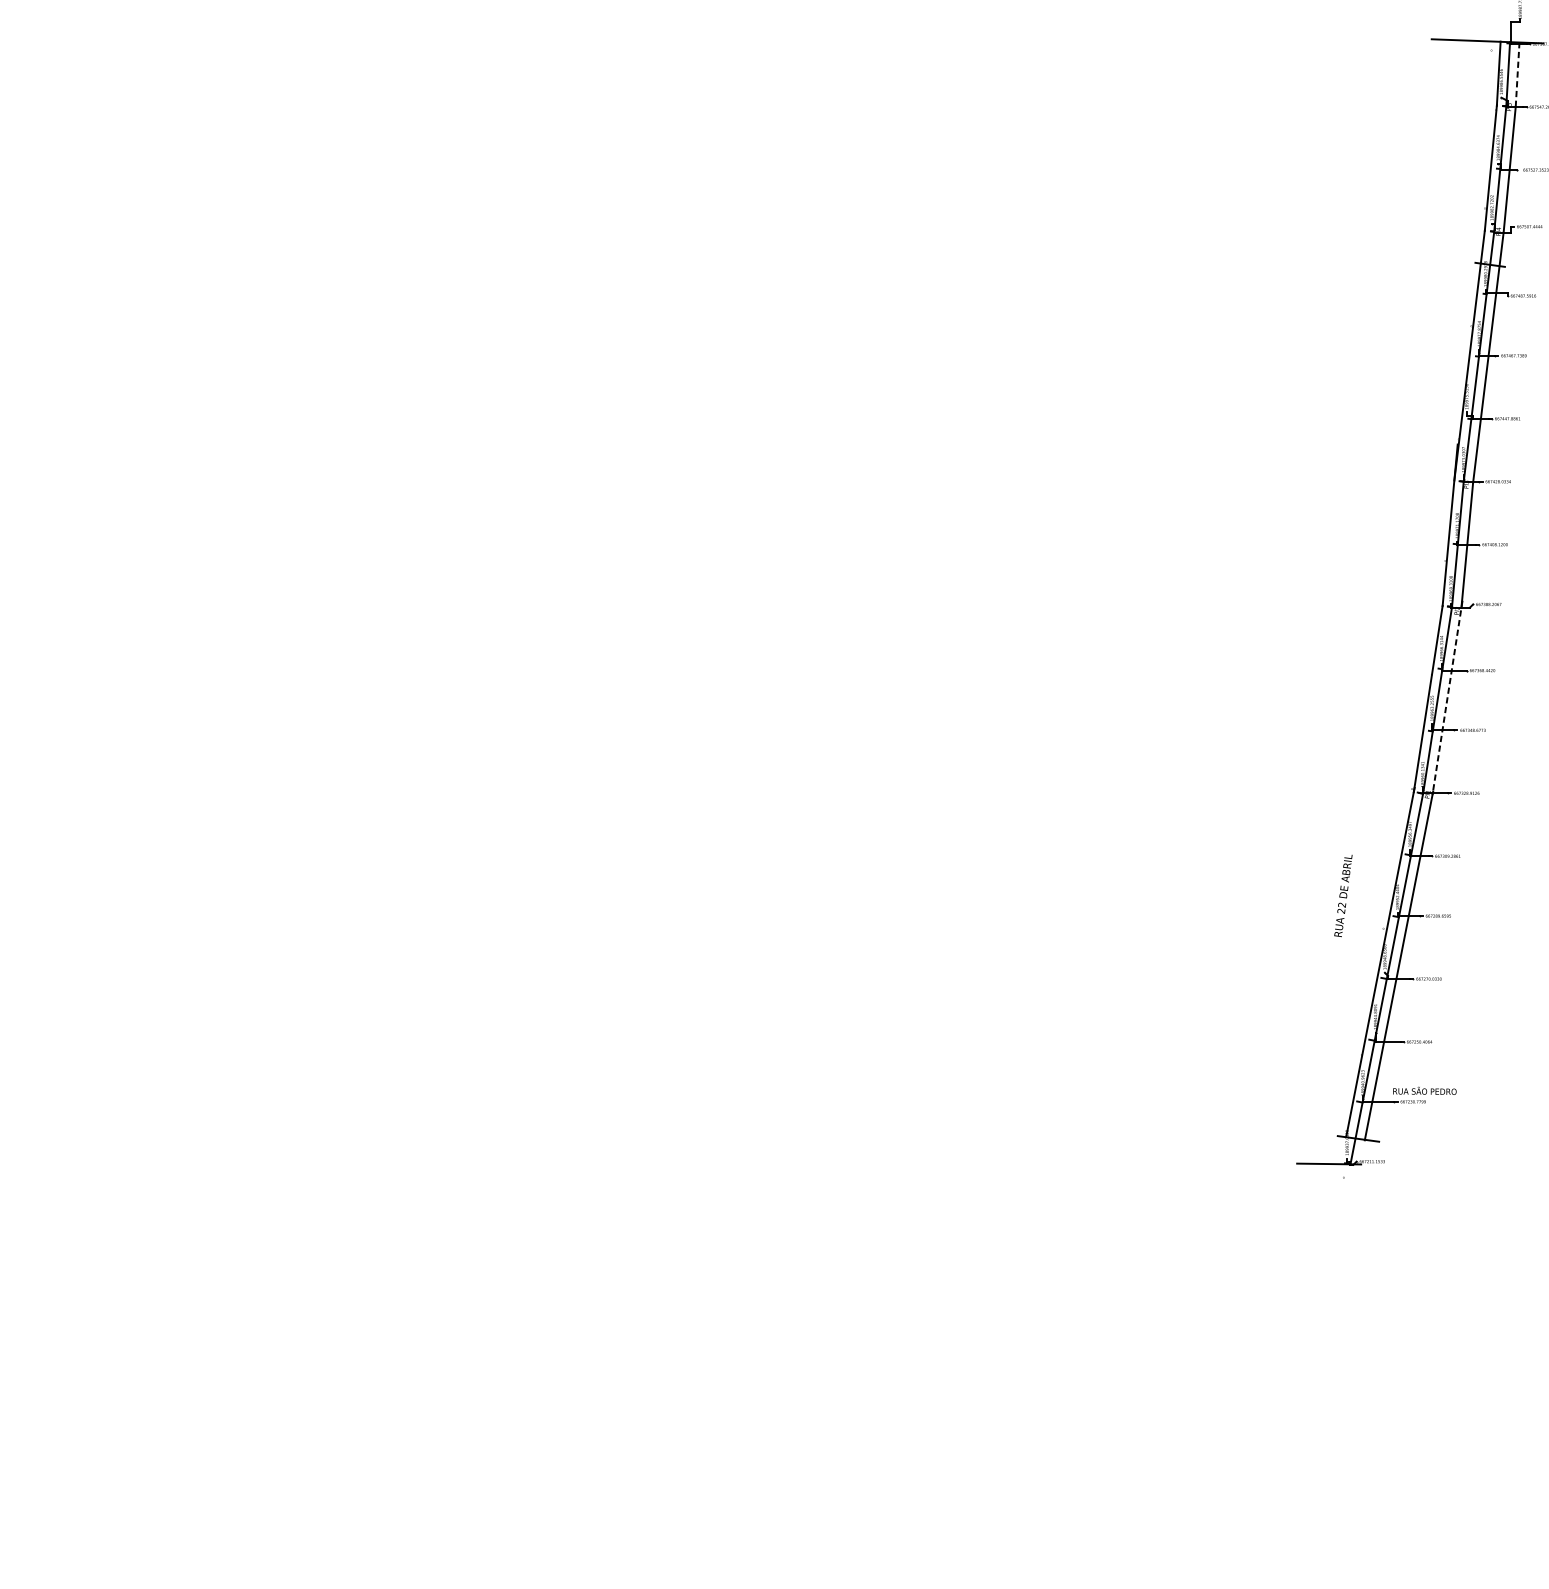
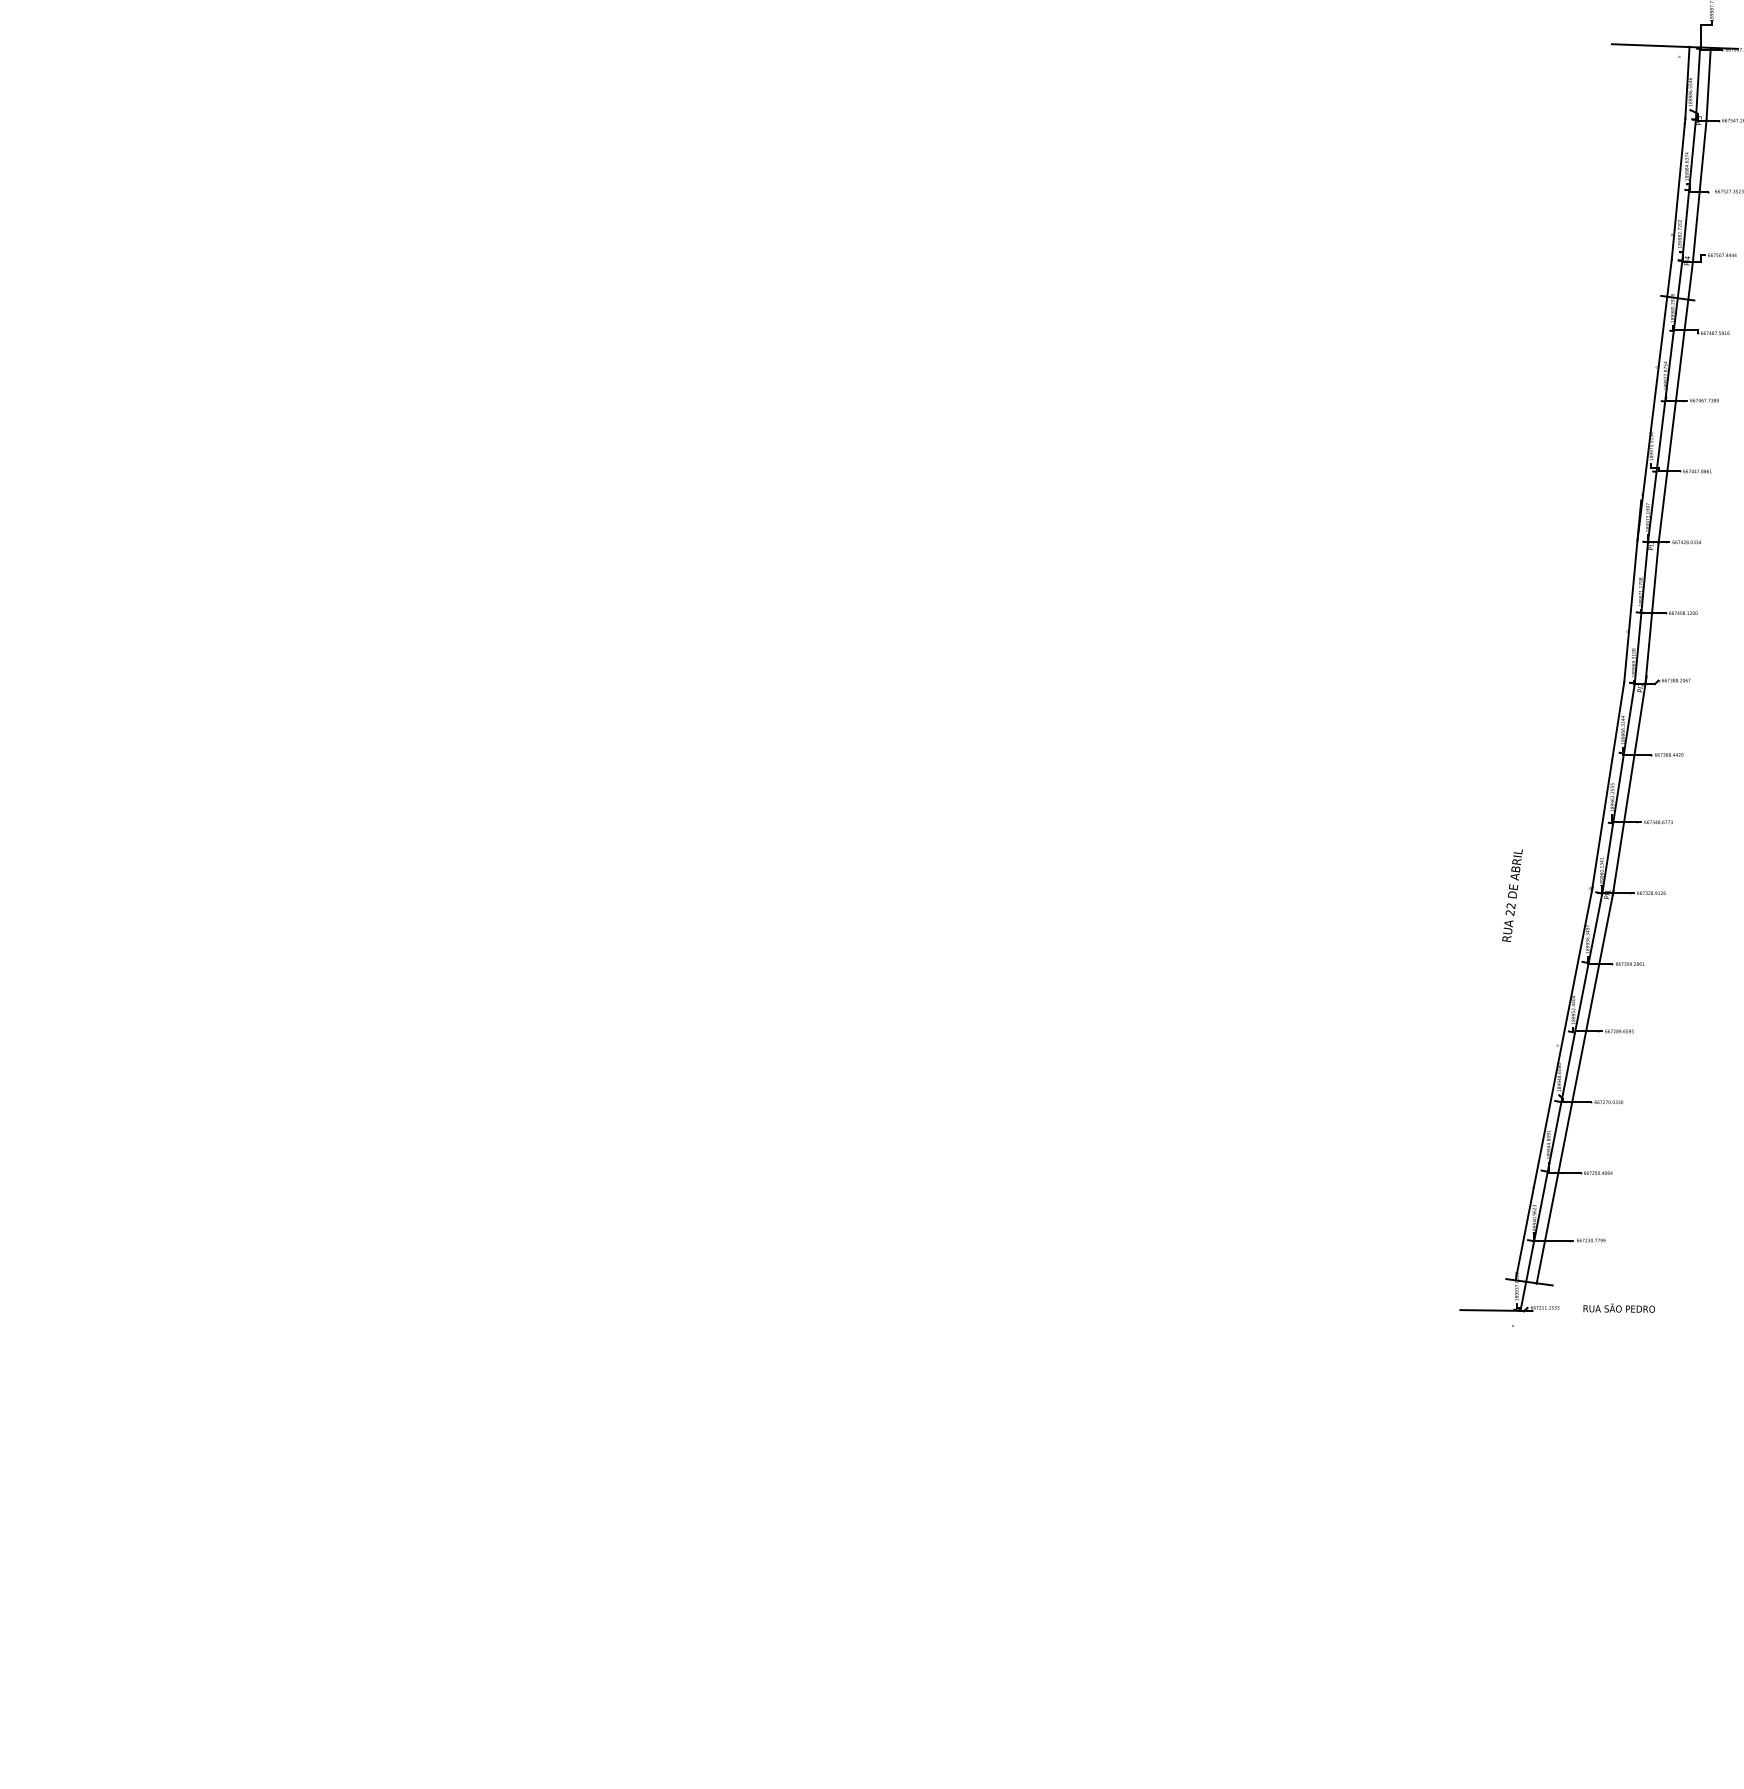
line: (1517, 74) -> (1708, 83), dashed -> solid
line: (1447, 697) -> (1629, 785), dashed -> solid
text: (1343, 895) -> (1512, 895), moved
text: (1424, 1090) -> (1618, 1307), moved

